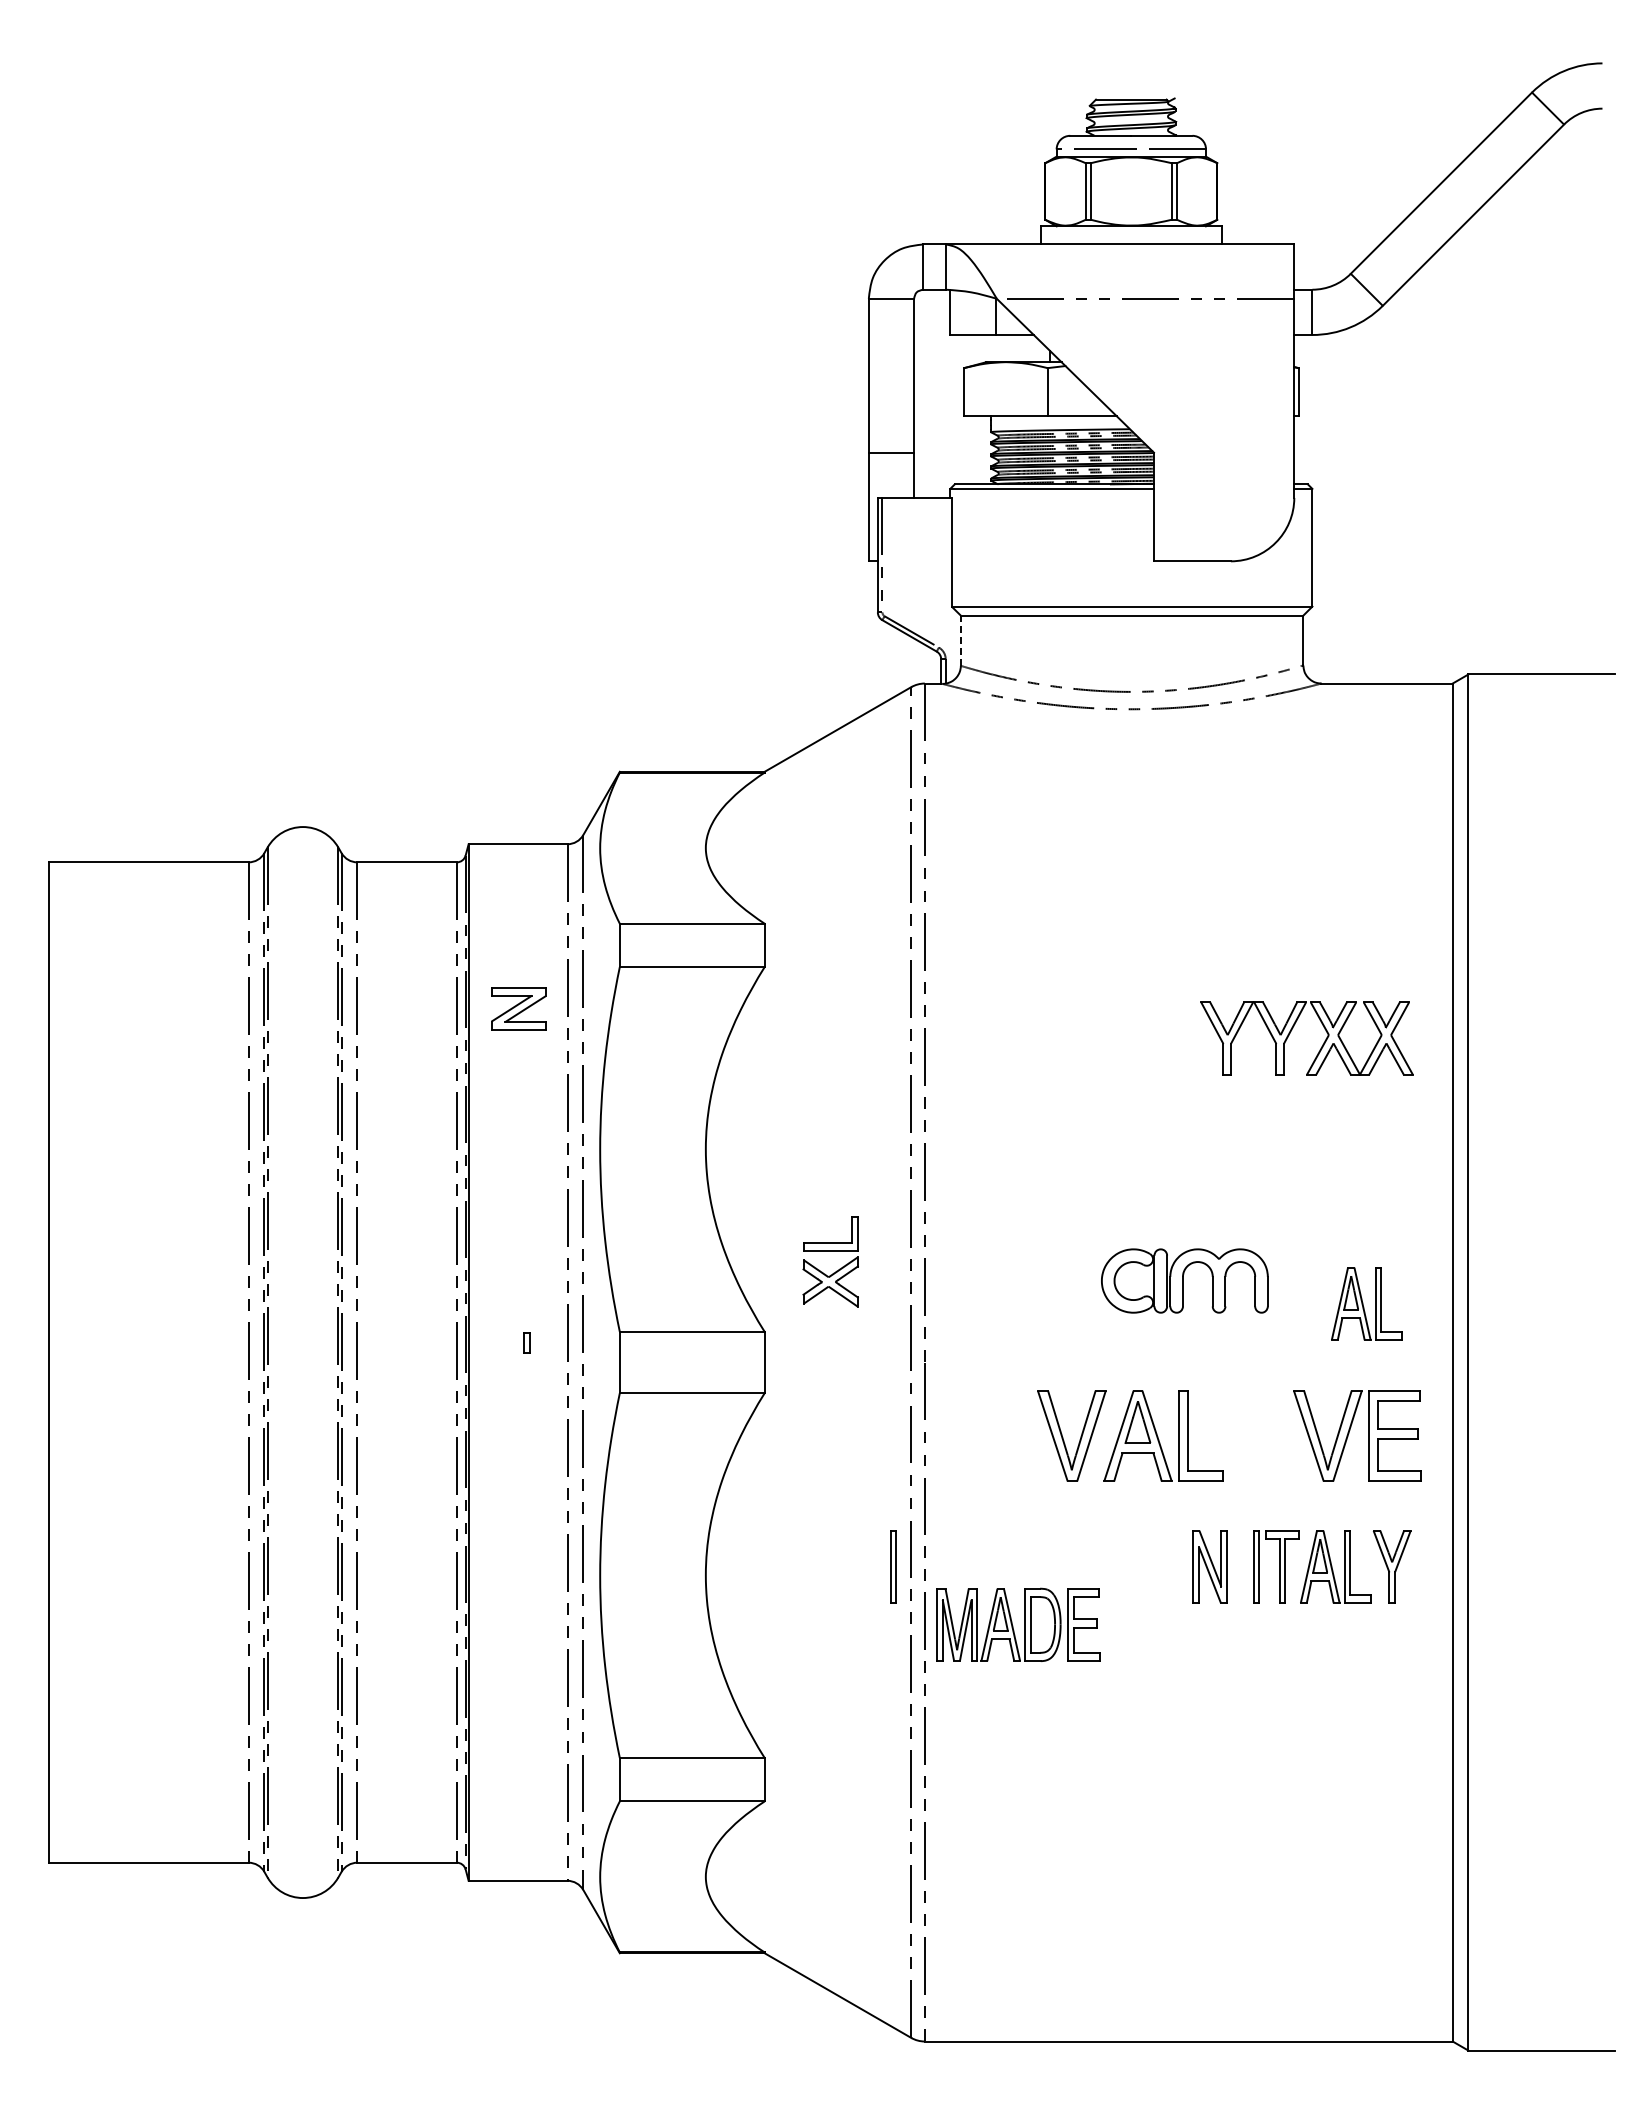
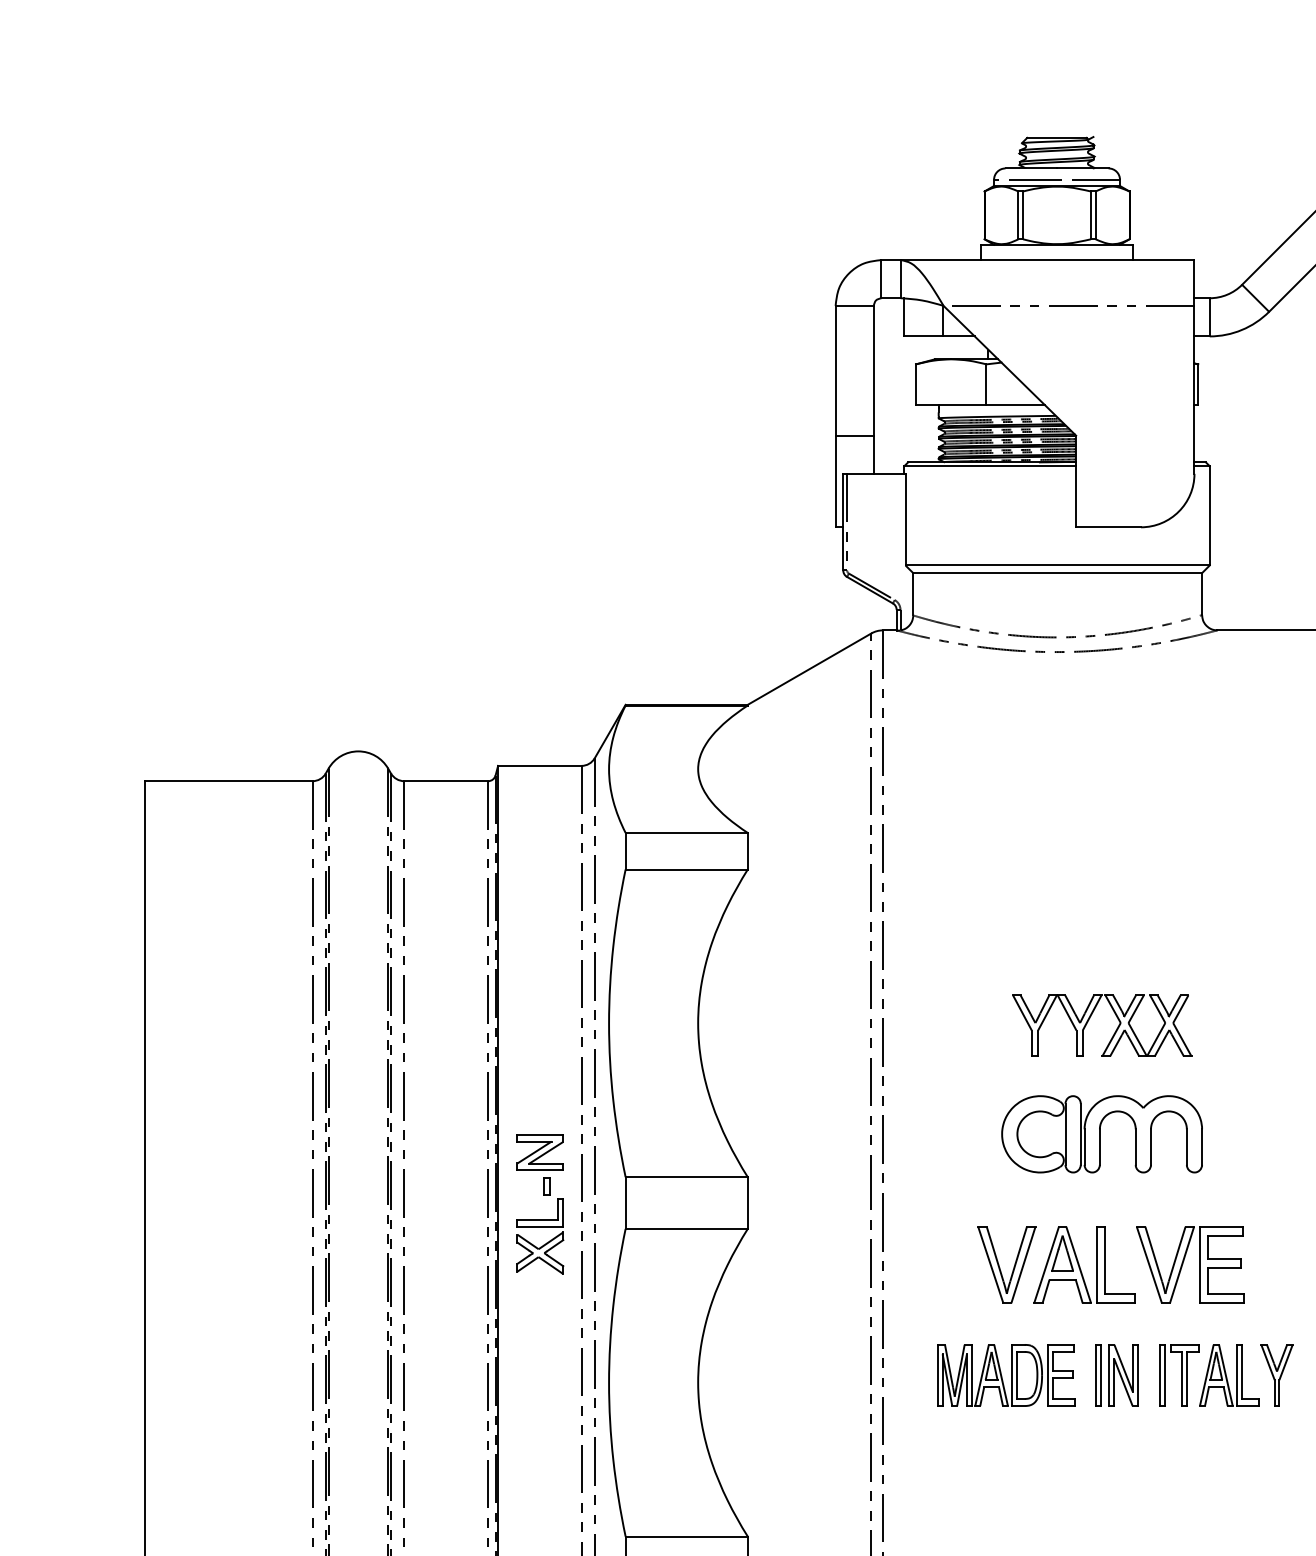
line: (960, 640) -> (912, 594), dashed -> solid
part: (518, 1008) -> (540, 1152), moved
part: (1292, 1030) -> (1090, 1019), moved
part: (830, 1251) -> (540, 1227), moved
part: (1184, 1280) -> (1101, 1133), size x1.43
part: (1366, 1303) -> (1255, 1153), removed
part: (1349, 1433) -> (1183, 1262), moved
part: (893, 1566) -> (1098, 1375), moved
part: (1018, 1624) -> (1006, 1375), moved

